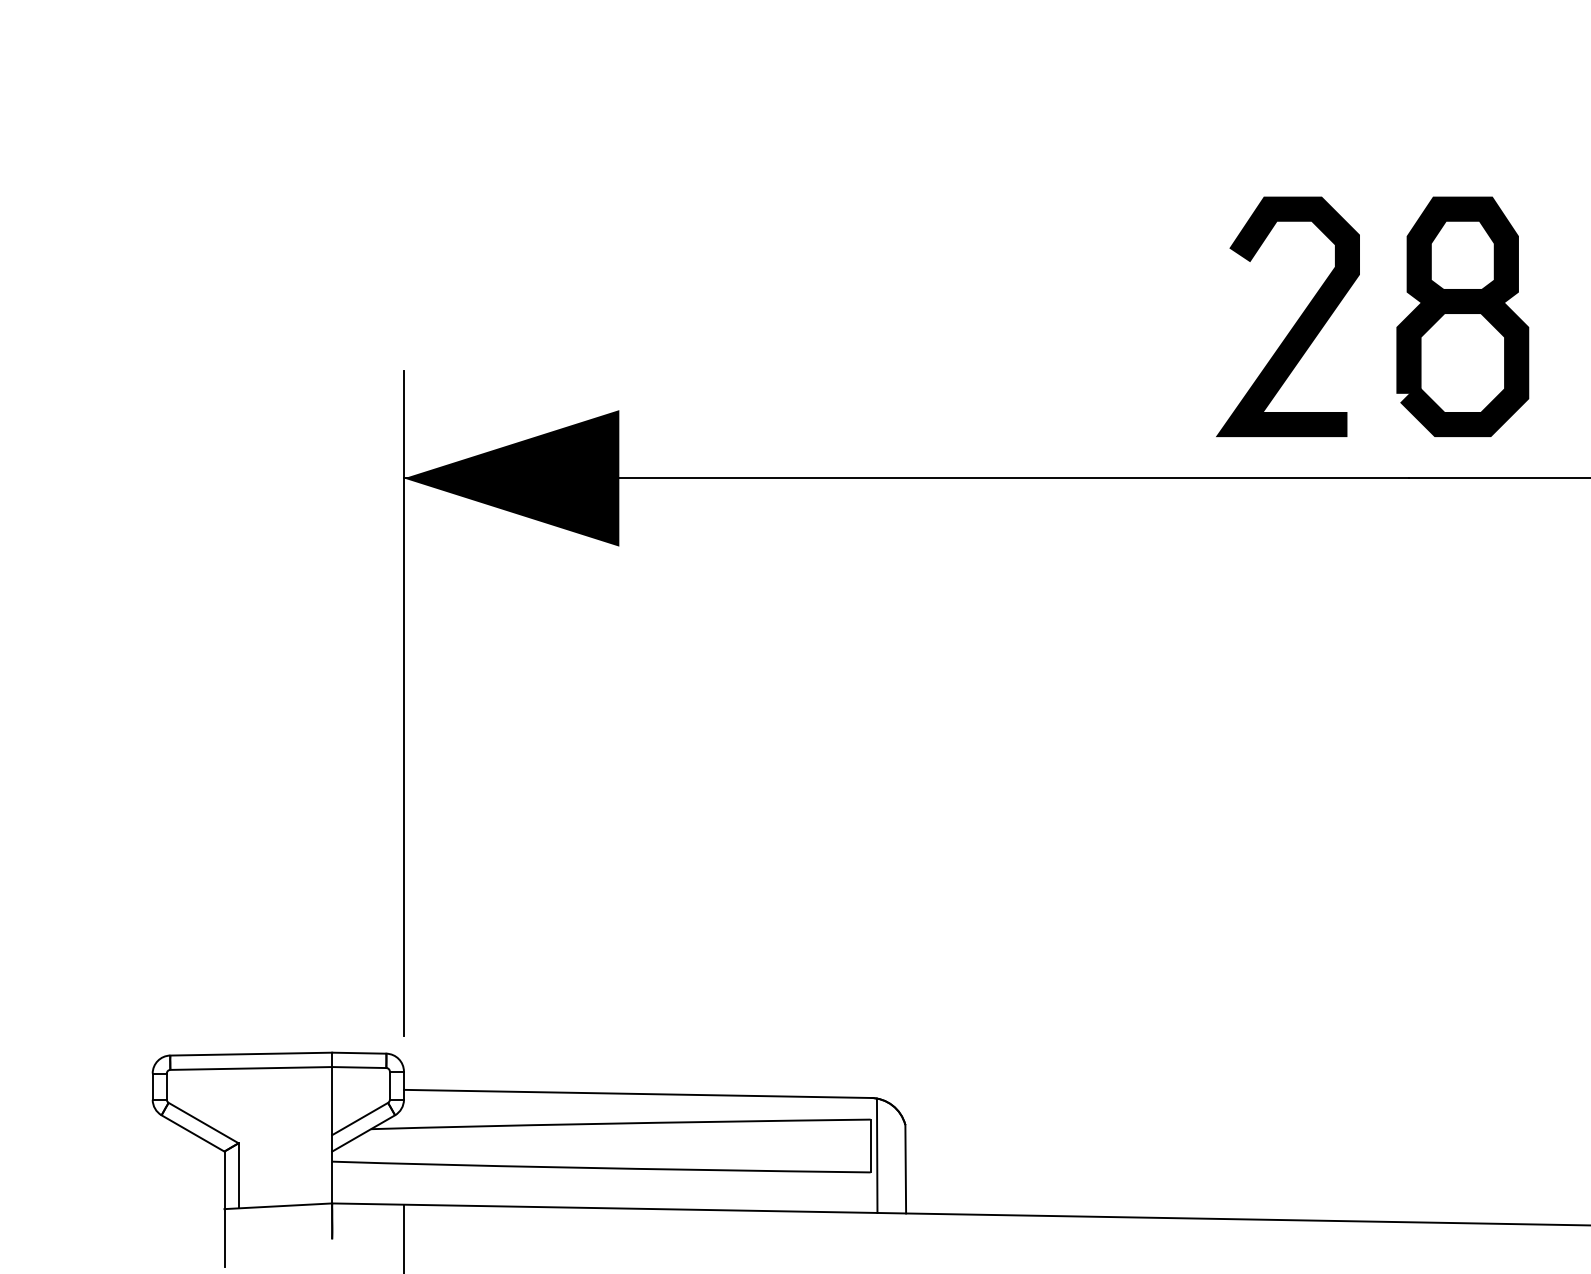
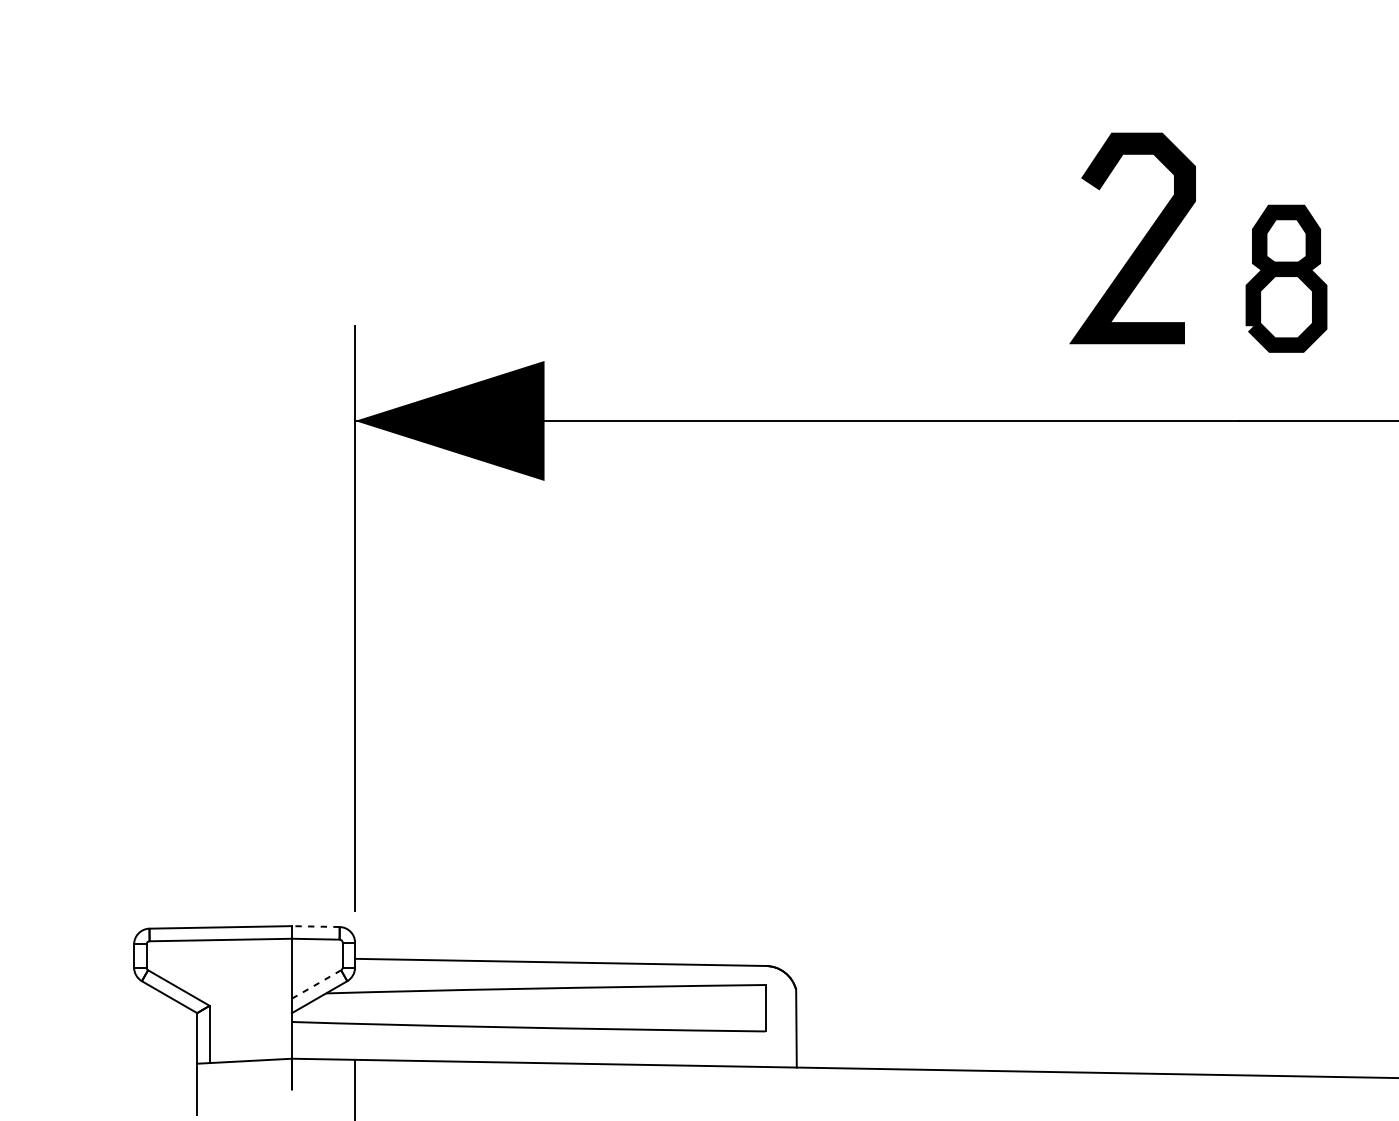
part: (1462, 316) -> (1286, 278), size x0.7
curve: (1295, 322) -> (1139, 243), moved
line: (358, 1053) -> (315, 926), solid -> dashed
line: (360, 1118) -> (316, 984), solid -> dashed
line: (876, 1155) -> (770, 1016), removed

